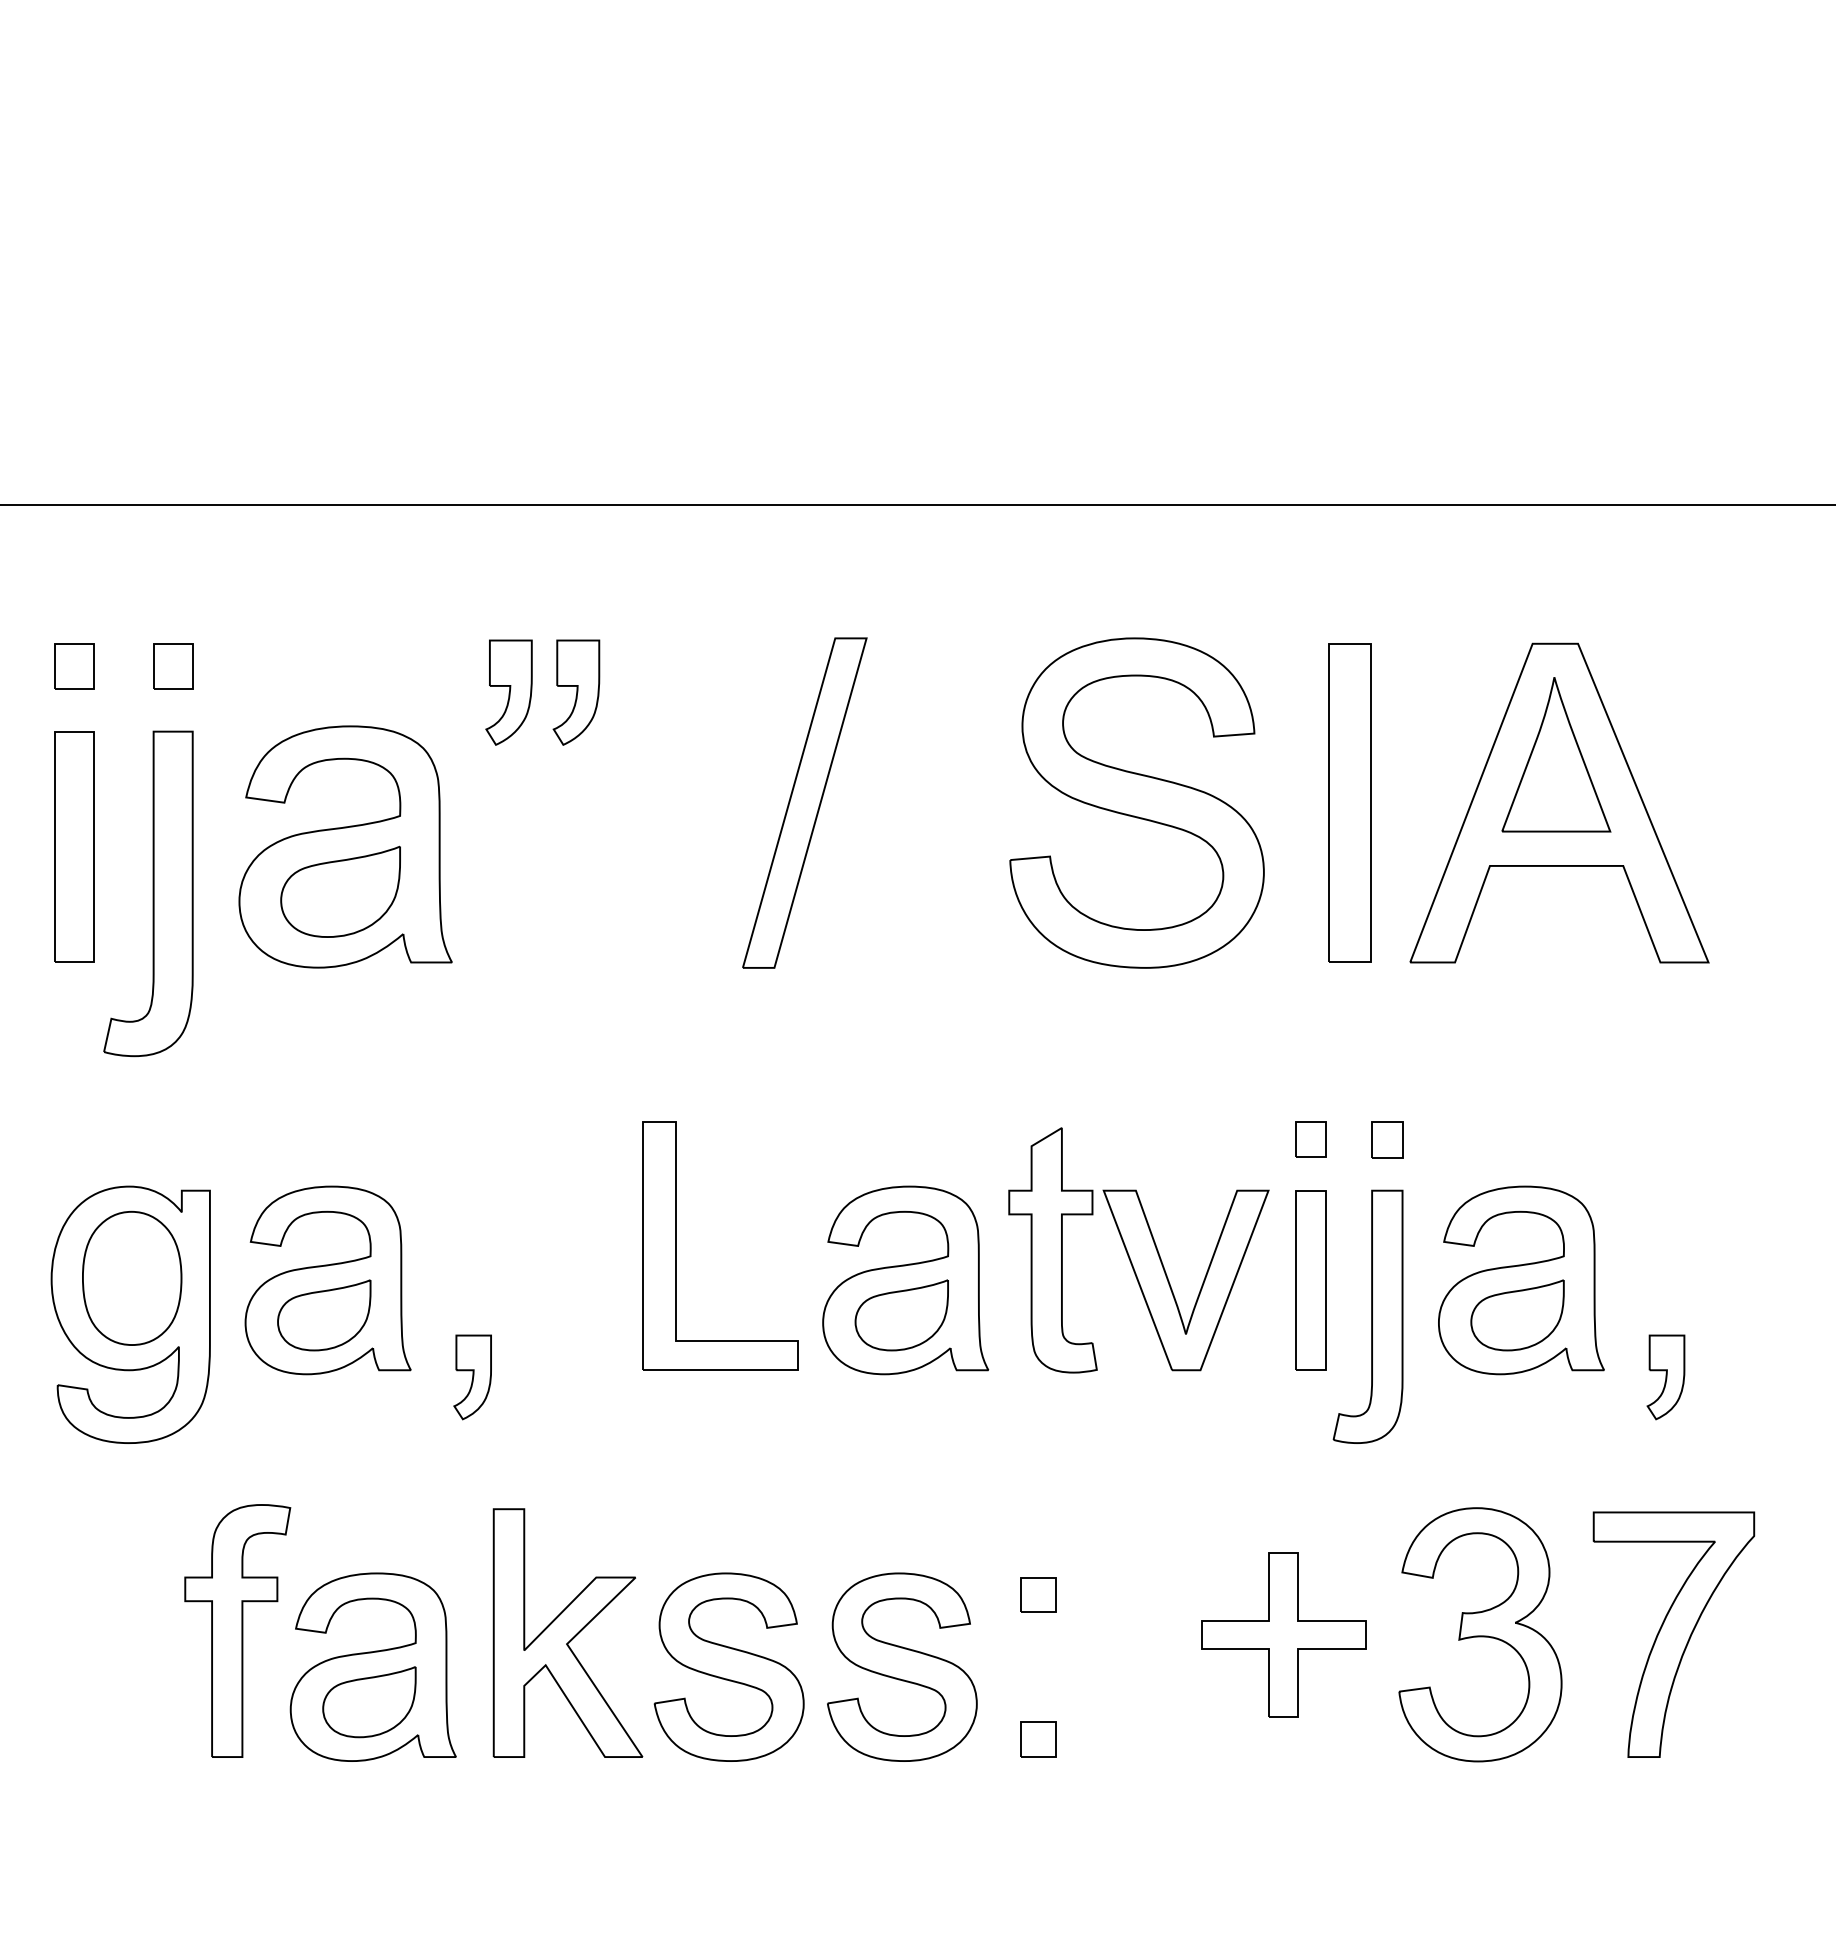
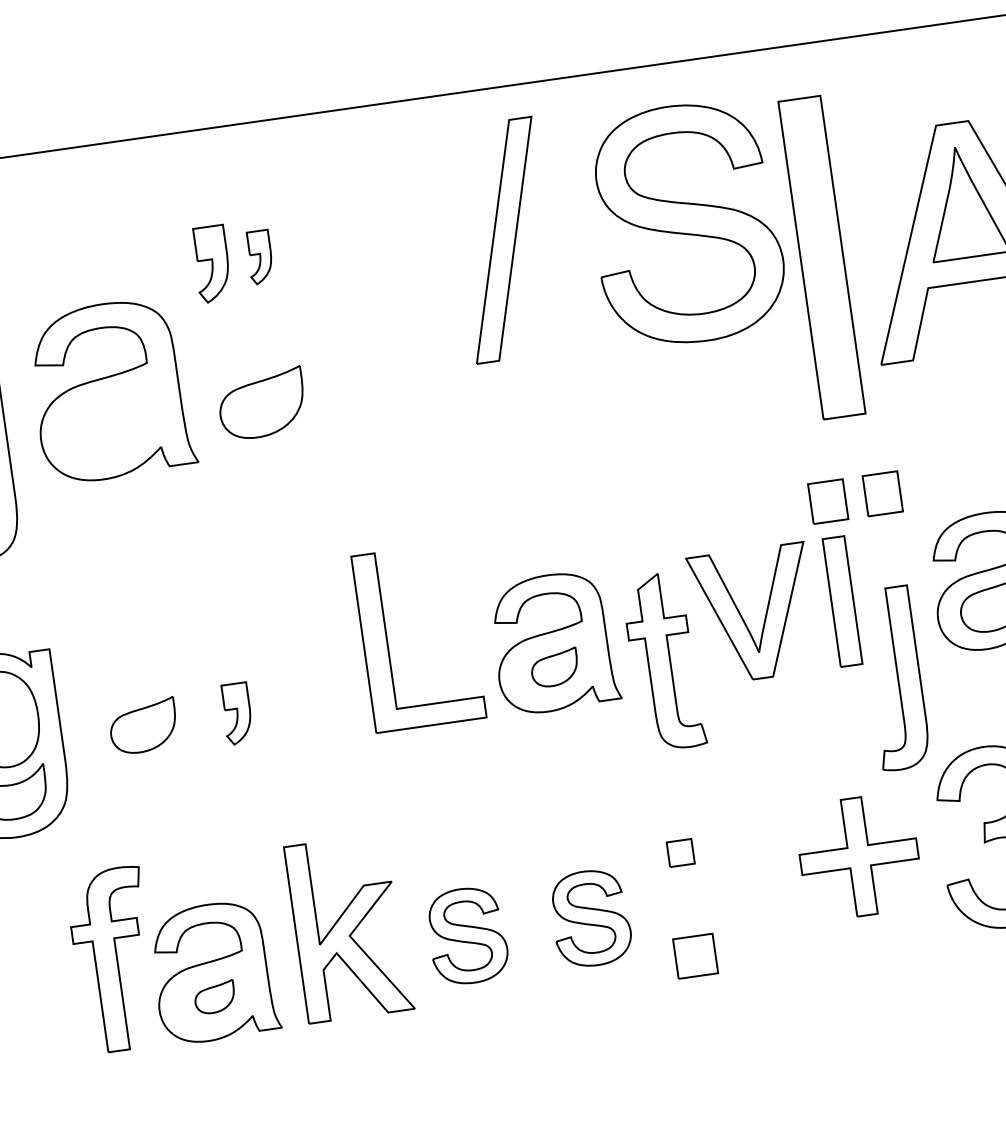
part: (576, 692) -> (260, 257), size x0.7
part: (804, 802) -> (503, 239), moved
part: (1136, 802) -> (685, 223), moved
part: (1349, 802) -> (821, 257), size x1.4
part: (340, 891) -> (261, 403), moved
part: (1310, 1139) -> (828, 501), size x1.6
part: (1387, 1139) -> (882, 493), size x1.6
part: (1052, 1250) -> (663, 661), moved
part: (327, 1280) -> (142, 701), removed
part: (901, 1315) -> (554, 668), size x0.7
part: (1367, 1316) -> (894, 678), moved
part: (472, 1377) -> (237, 713), moved
part: (728, 1666) -> (467, 935), size x0.7
part: (902, 1666) -> (590, 917), size x0.7
part: (369, 1702) -> (214, 997), size x0.6
part: (1038, 1739) -> (695, 956), size x1.6

